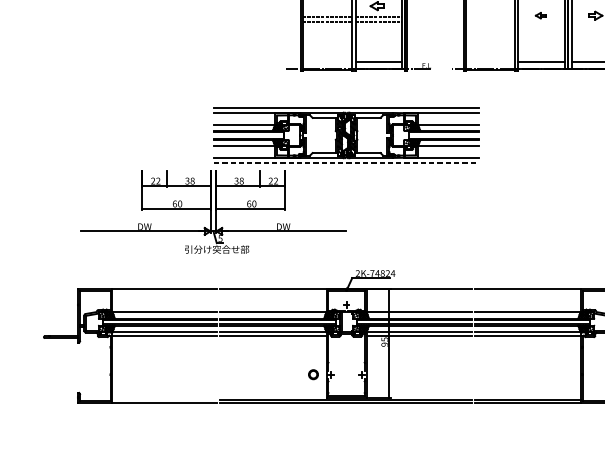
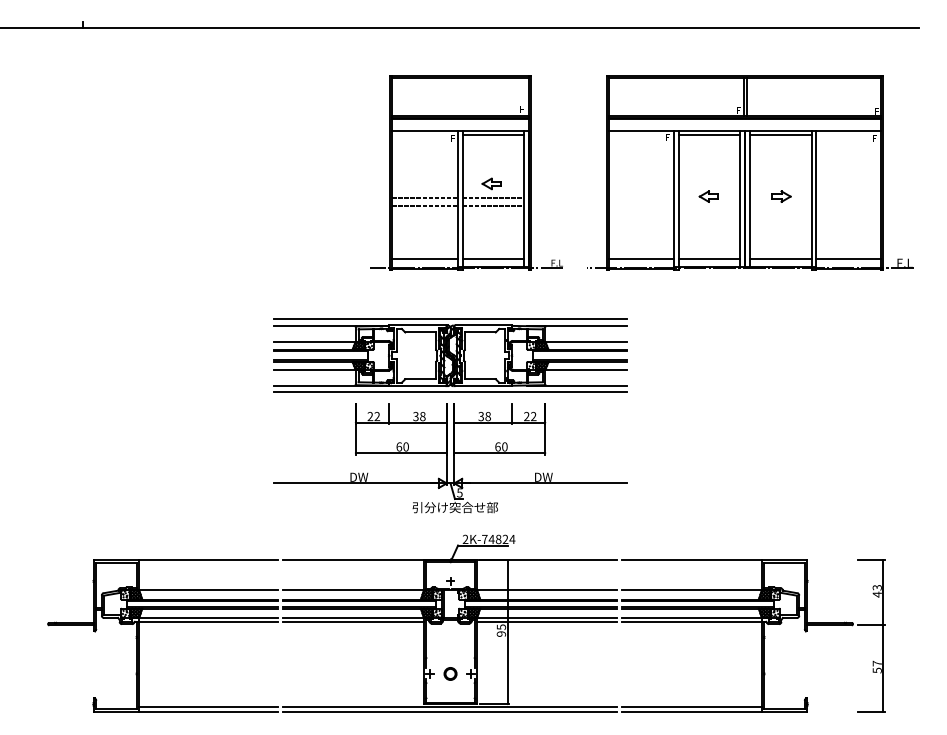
part: (540, 15) -> (708, 196), size x1.43
line: (327, 62) -> (425, 258), added
line: (490, 62) -> (641, 258), added
line: (347, 163) -> (451, 392), dashed -> solid
part: (213, 212) -> (450, 458), moved
circle: (313, 374) -> (450, 673), moved
line: (164, 399) -> (208, 707), added

